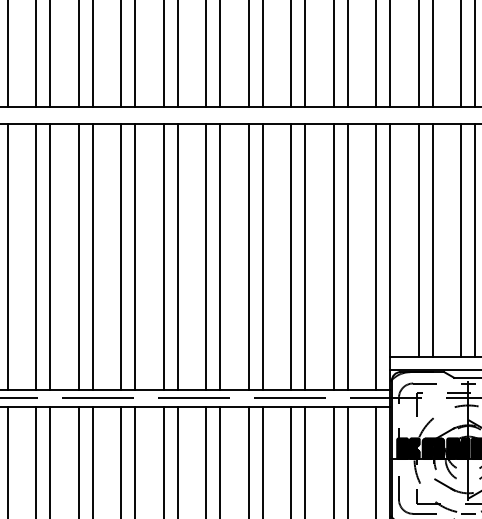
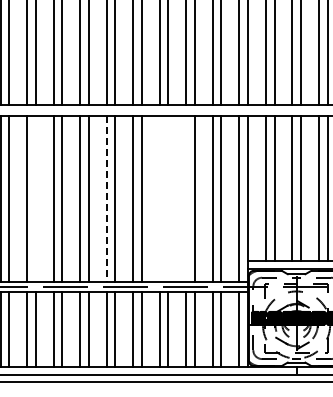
line: (49, 256) -> (35, 198), removed
line: (248, 256) -> (159, 198), removed
line: (263, 256) -> (168, 198), removed
line: (291, 256) -> (186, 198), removed
line: (163, 258) -> (106, 199), solid -> dashed

